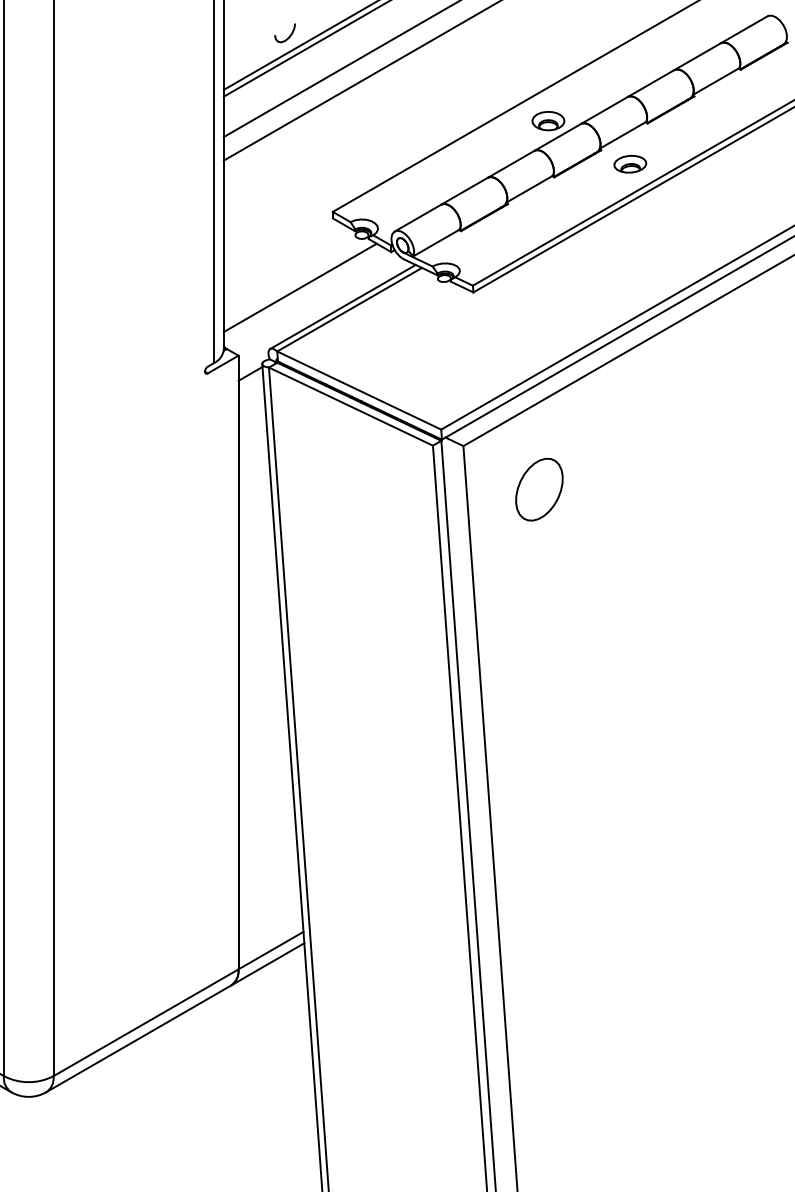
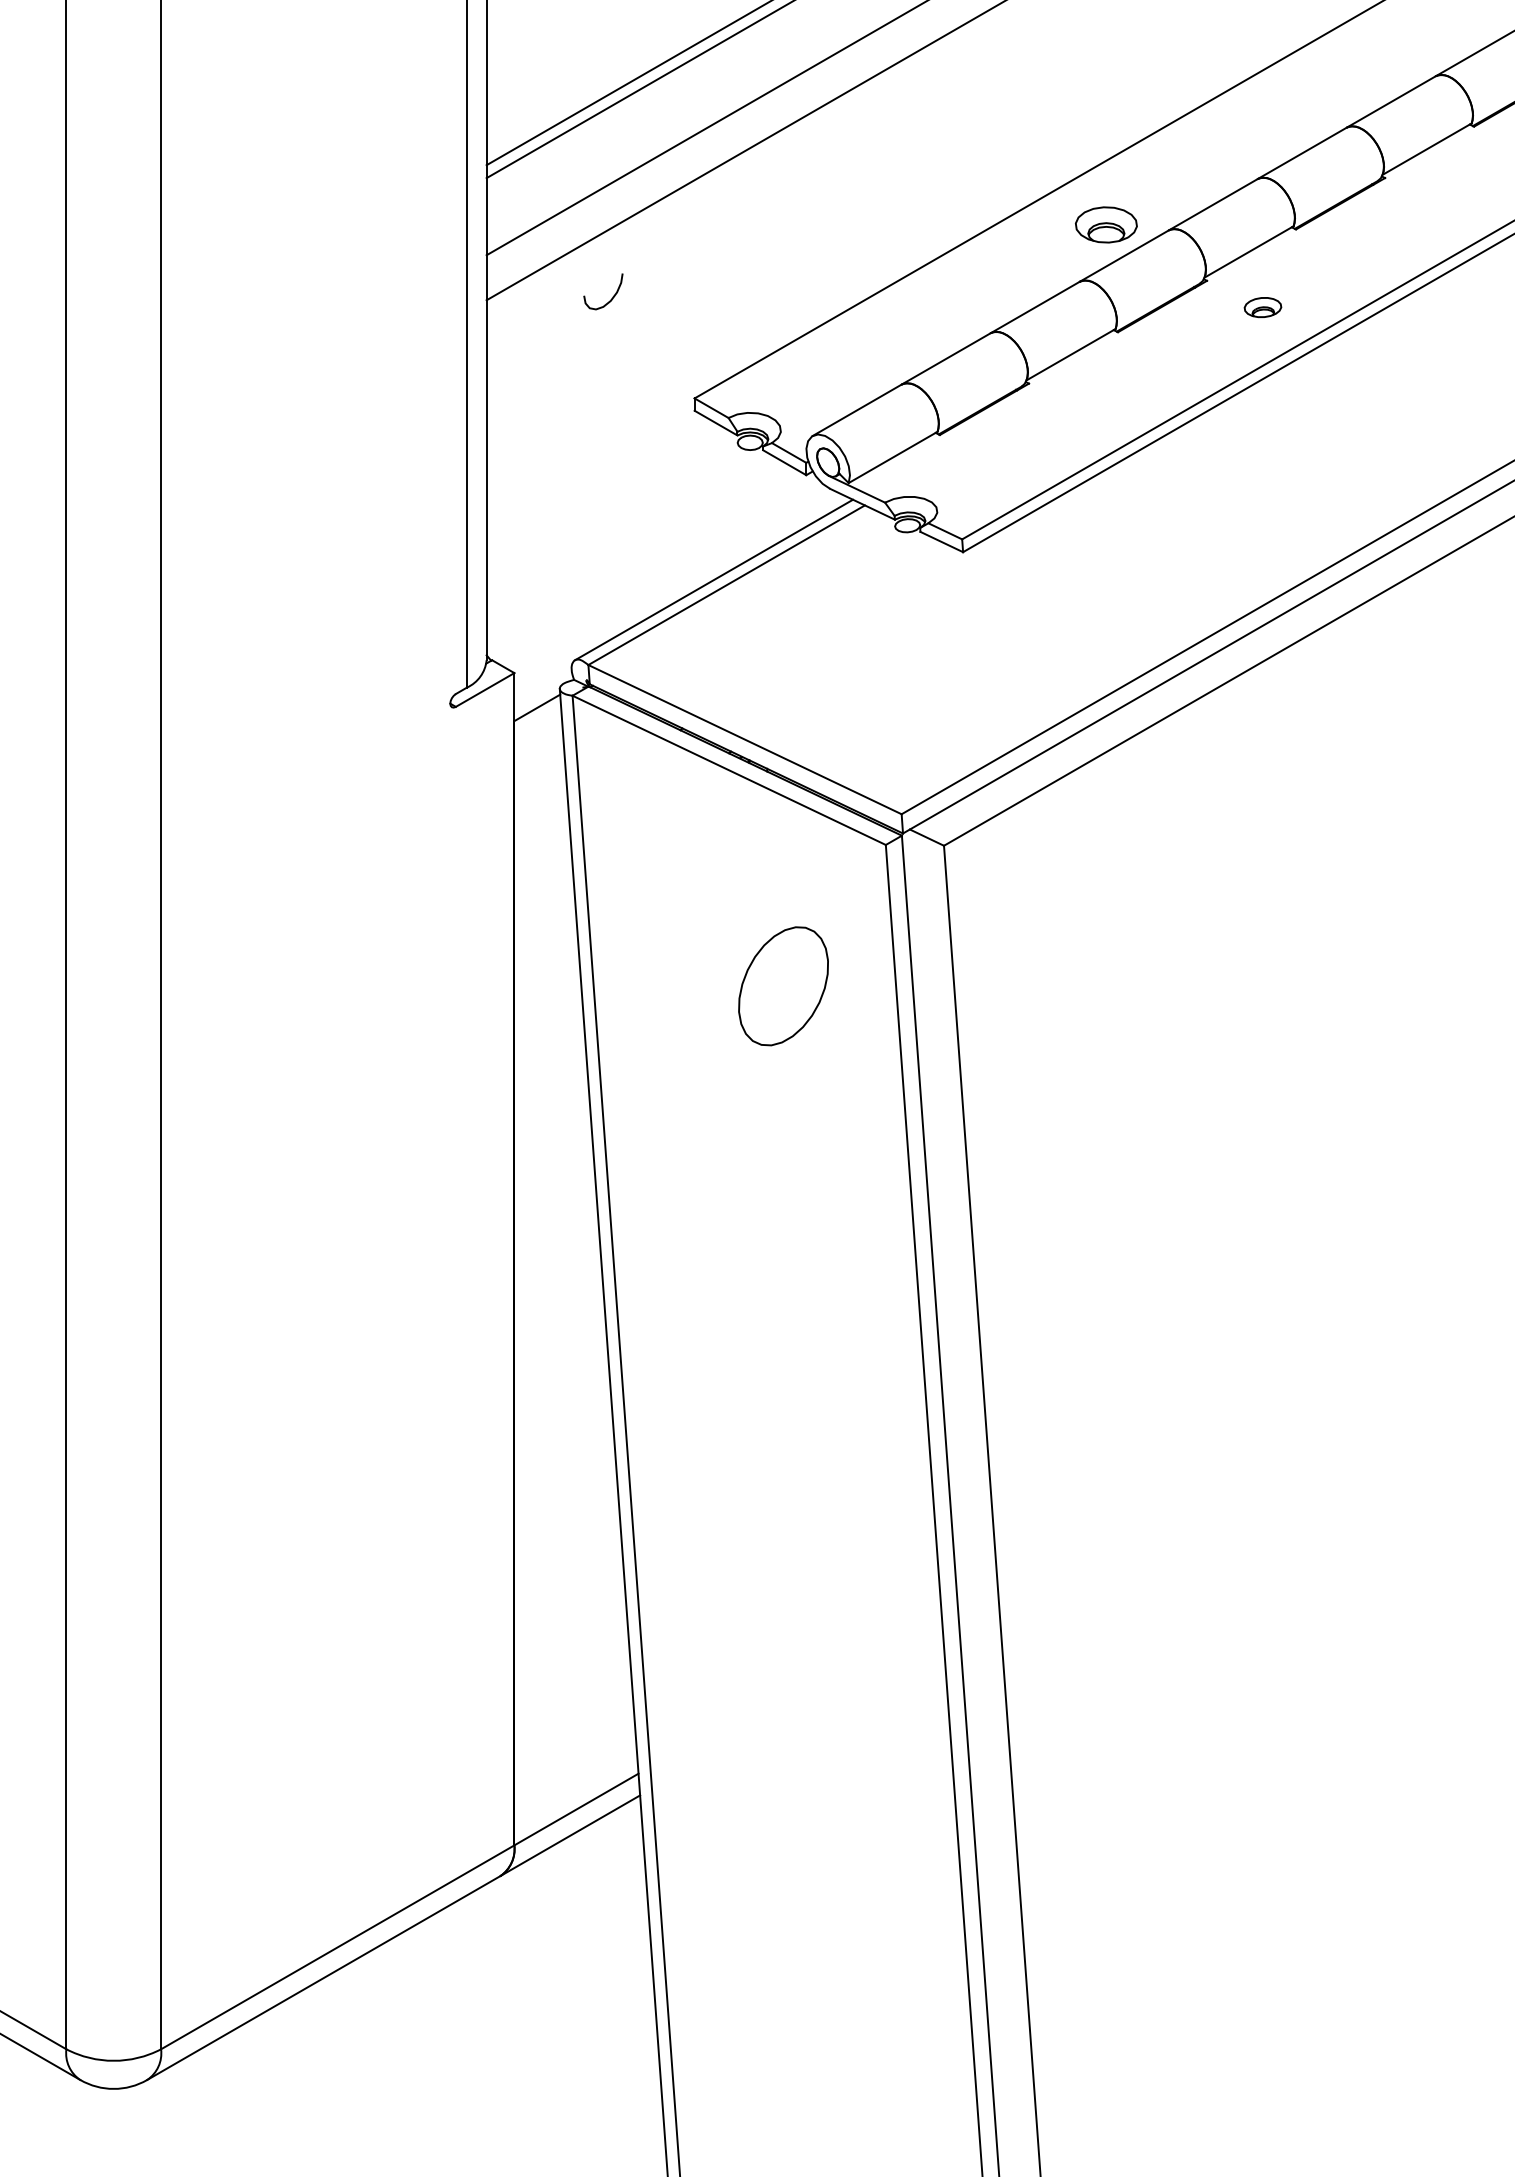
curve: (288, 36) -> (609, 298), moved
part: (630, 164) -> (1263, 307), size x0.6
line: (299, 287) -> (630, 542), removed
part: (539, 489) -> (783, 985), moved

